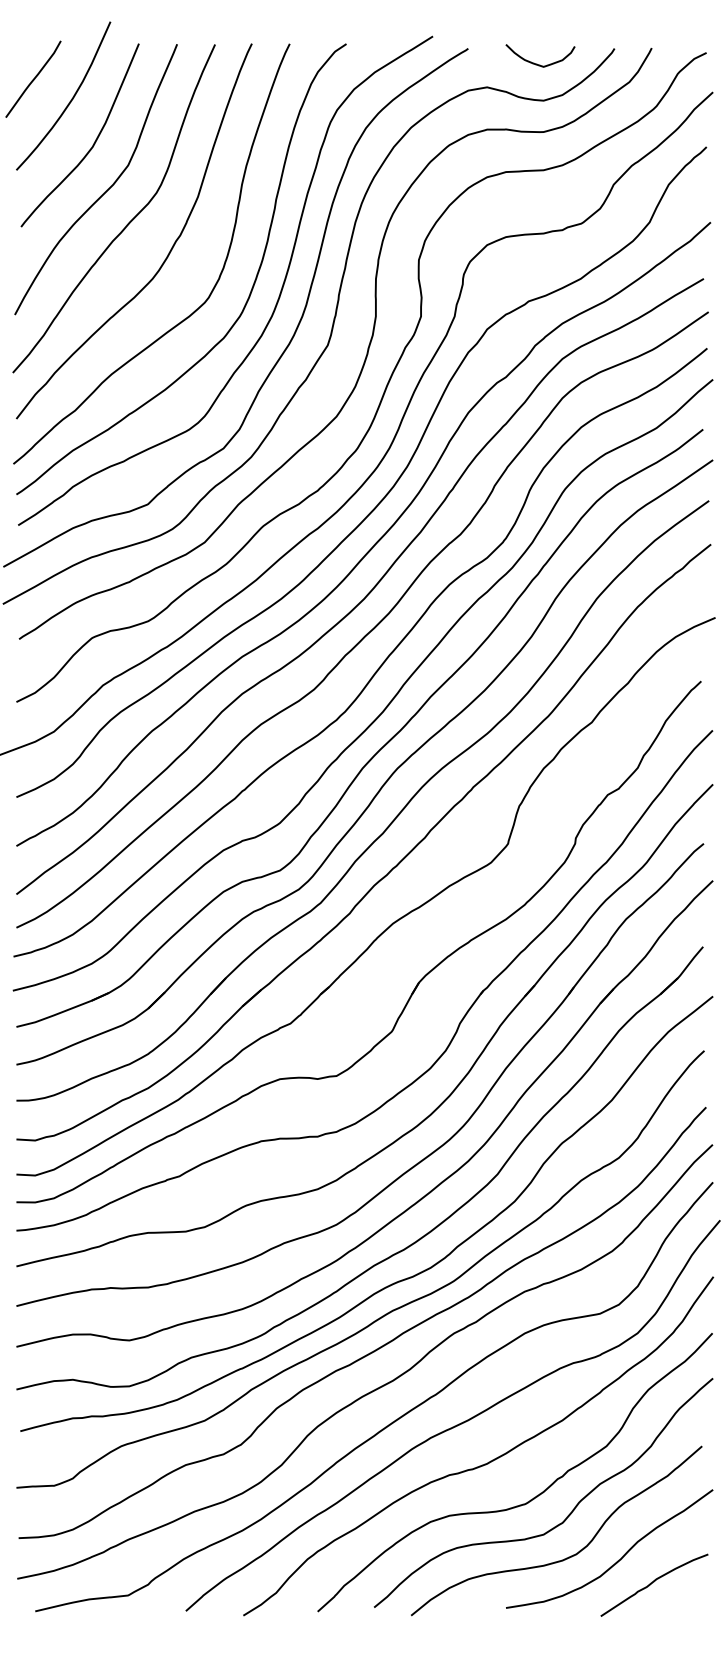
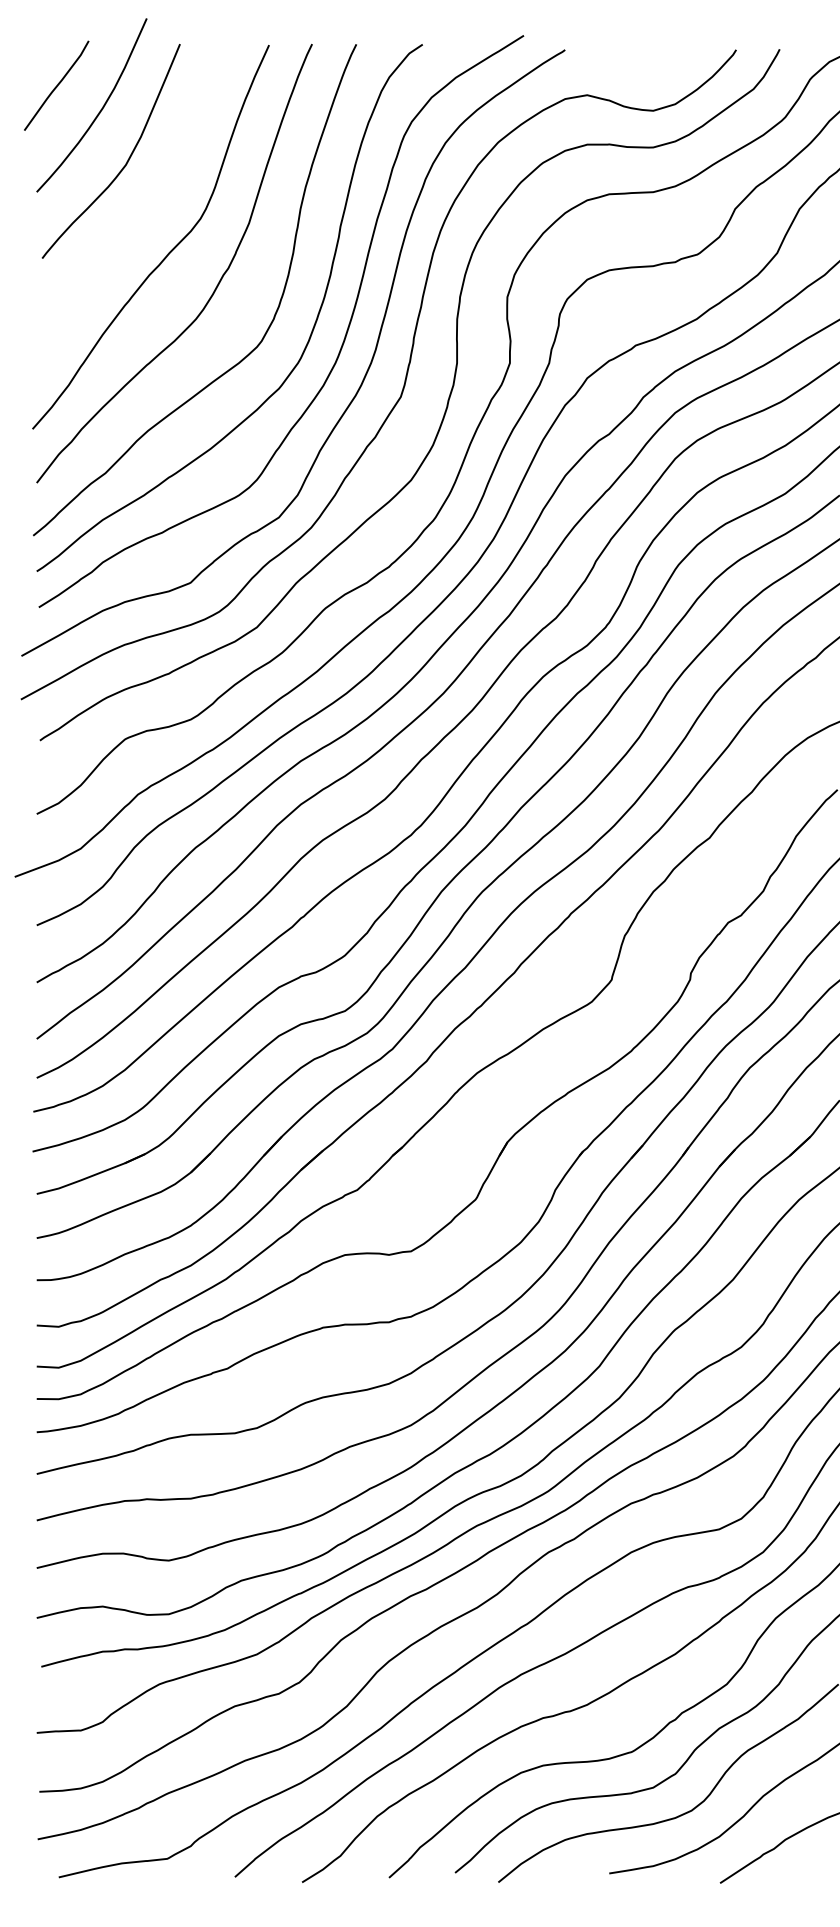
curve: (537, 63) -> (646, 67), removed
curve: (106, 190) -> (142, 215), removed

